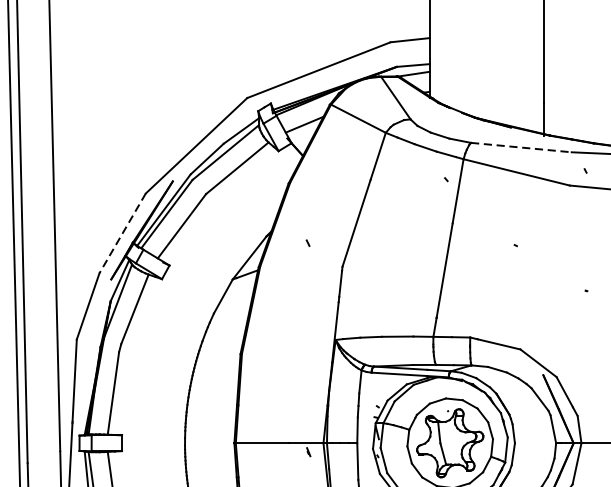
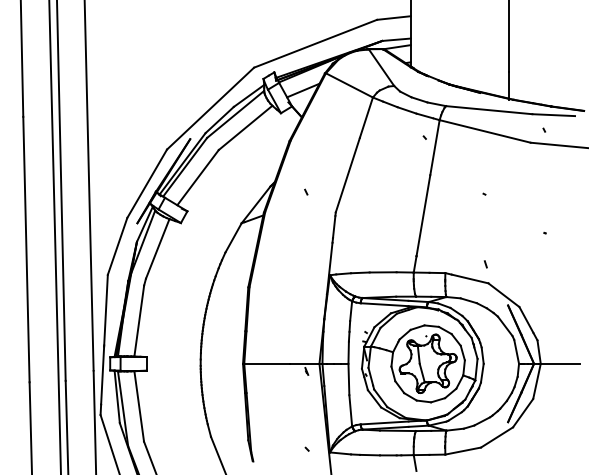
line: (521, 147) -> (489, 110), dashed -> solid
line: (123, 233) -> (147, 183), dashed -> solid
line: (517, 327) -> (485, 264), added

